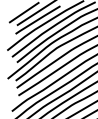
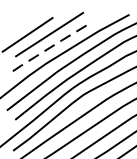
line: (37, 19) -> (50, 46), solid -> dashed

